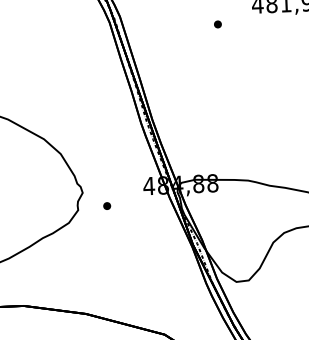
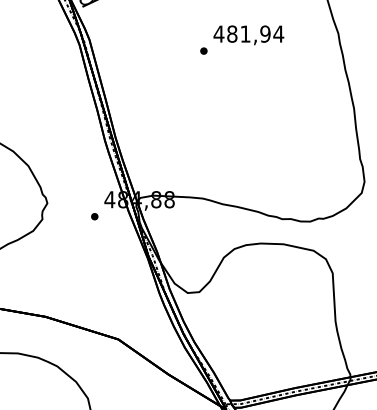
part: (217, 23) -> (203, 50), moved
part: (106, 205) -> (94, 216), moved

